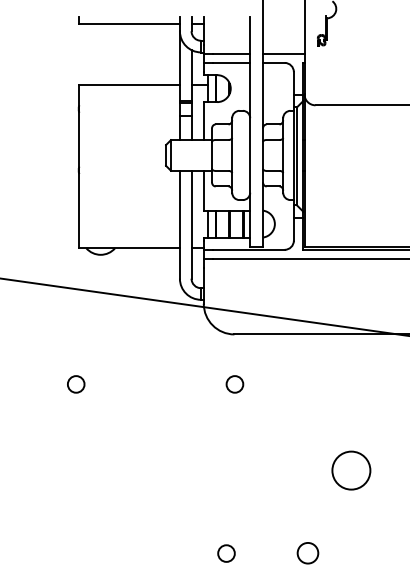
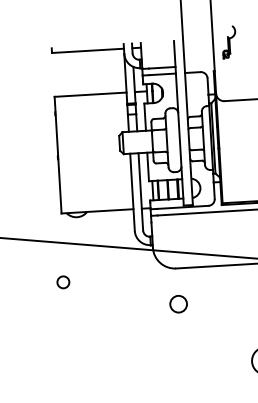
line: (283, 53) -> (199, 65), removed
circle: (76, 384) -> (63, 282), moved
circle: (234, 384) -> (178, 304), size x1.4

